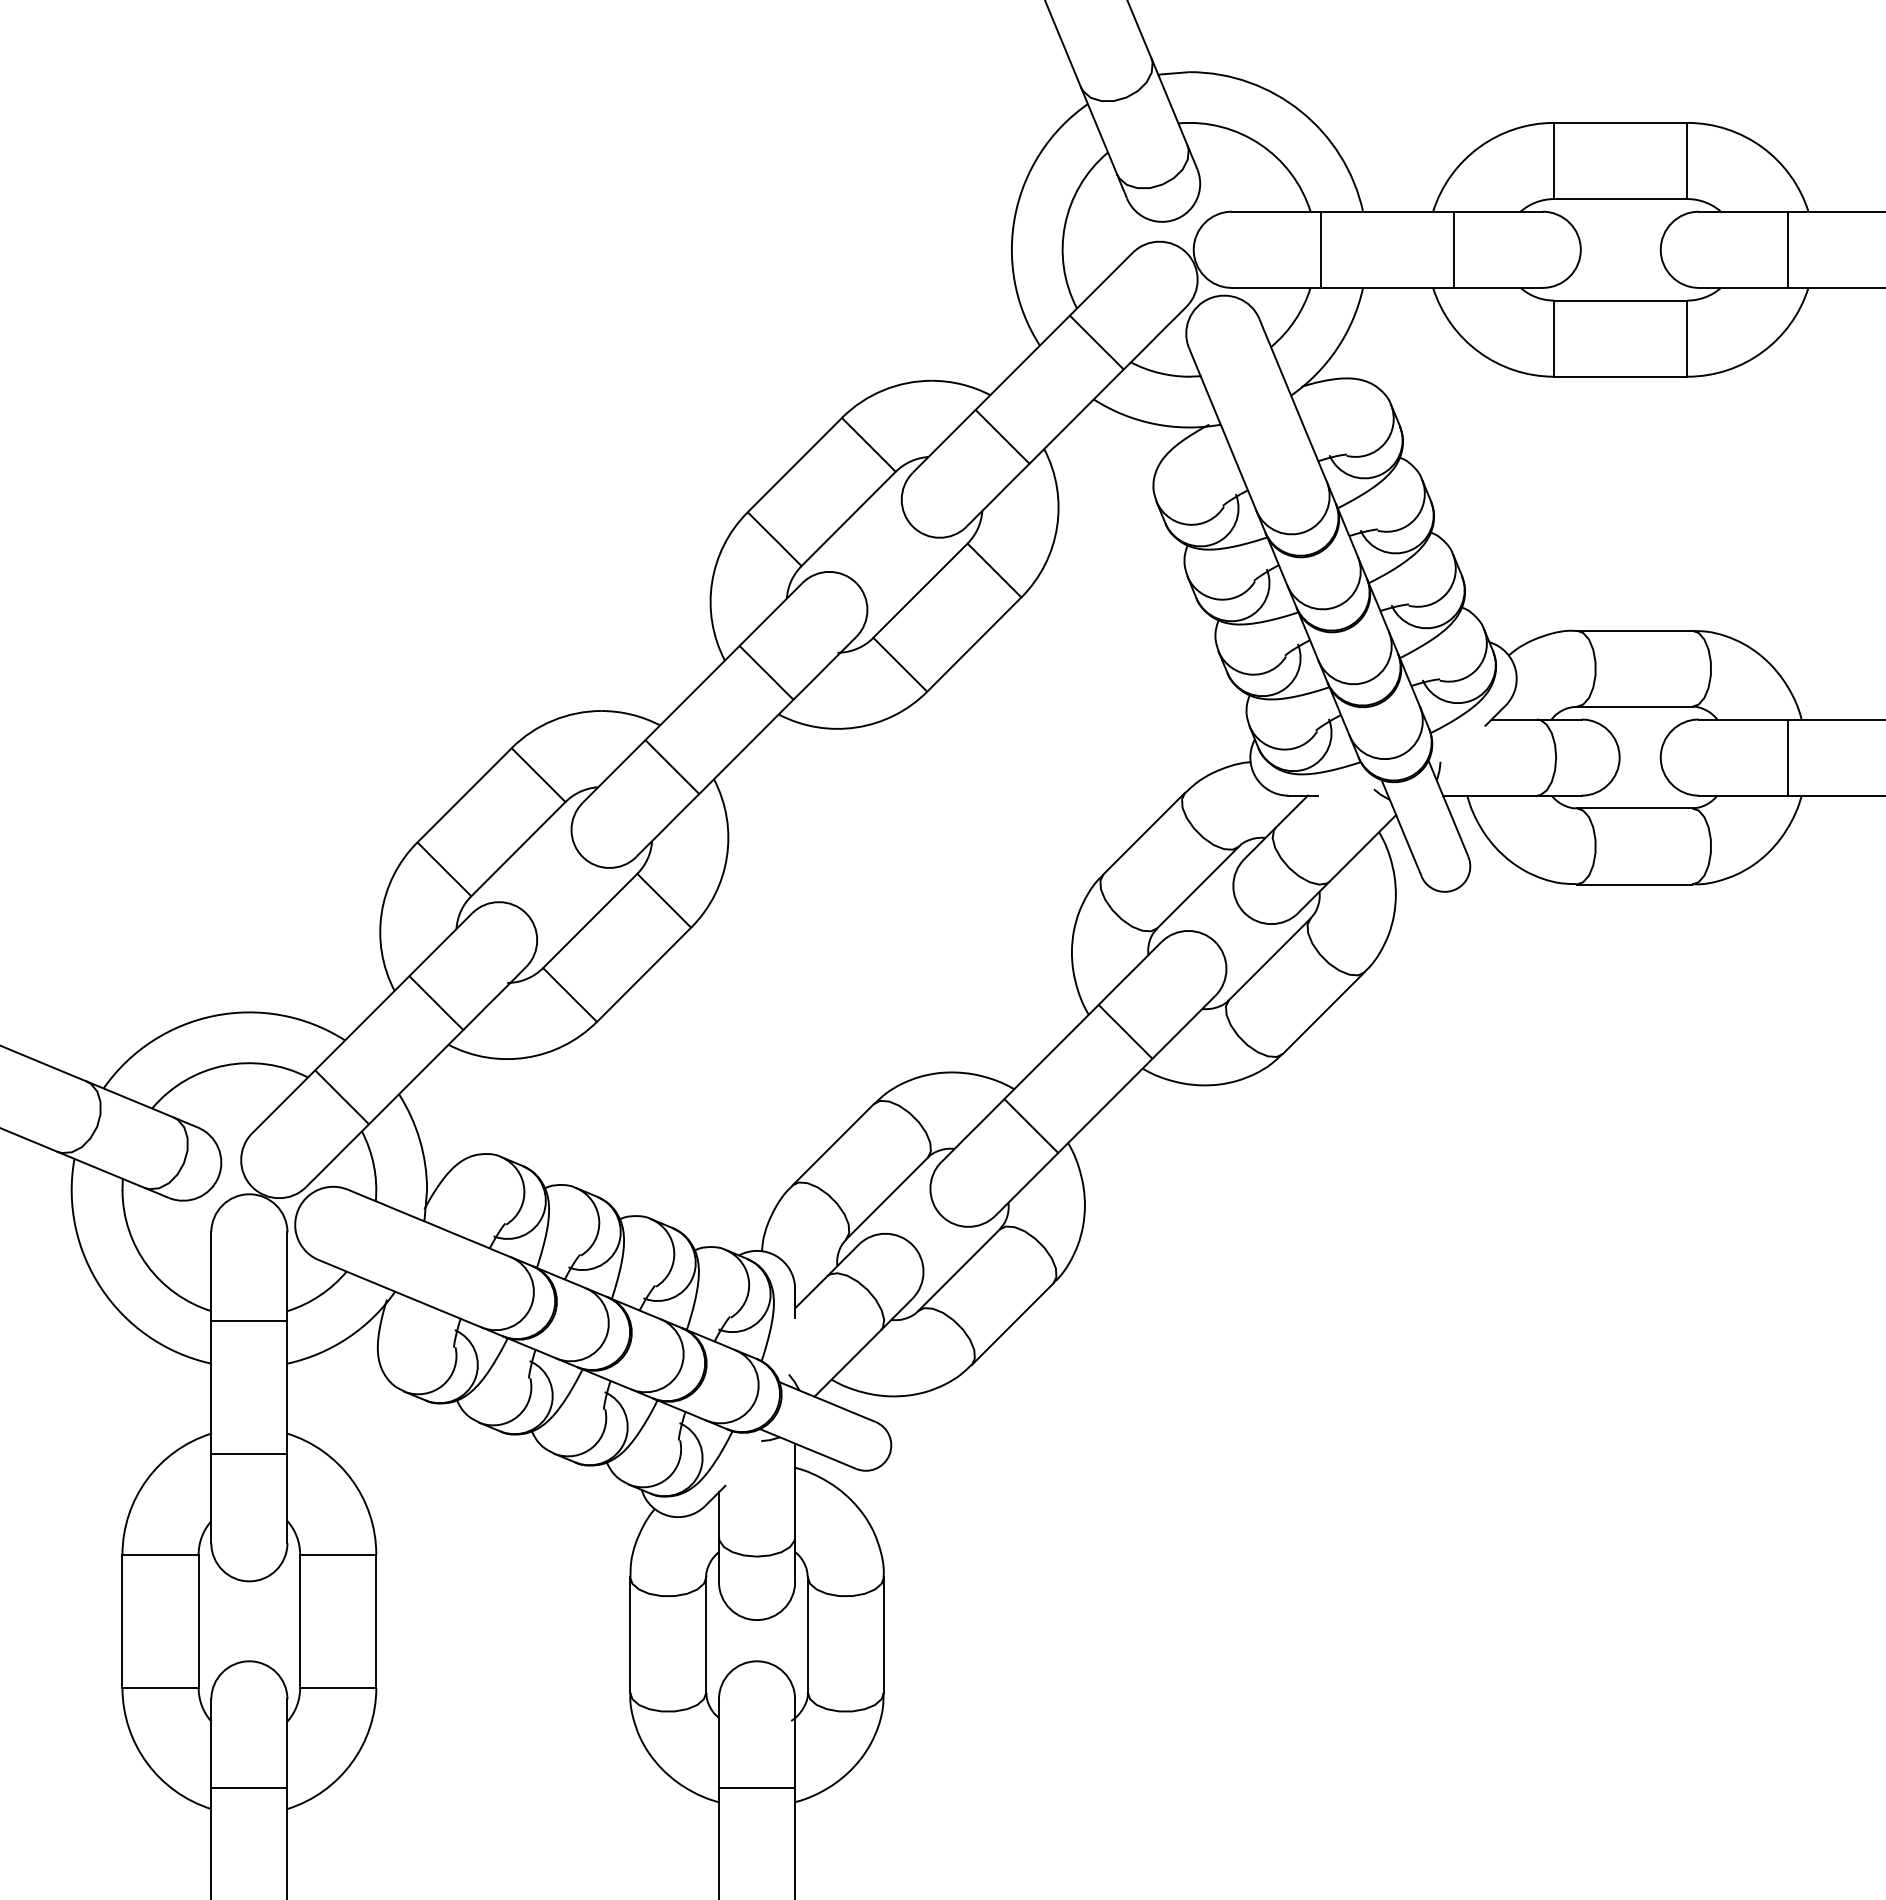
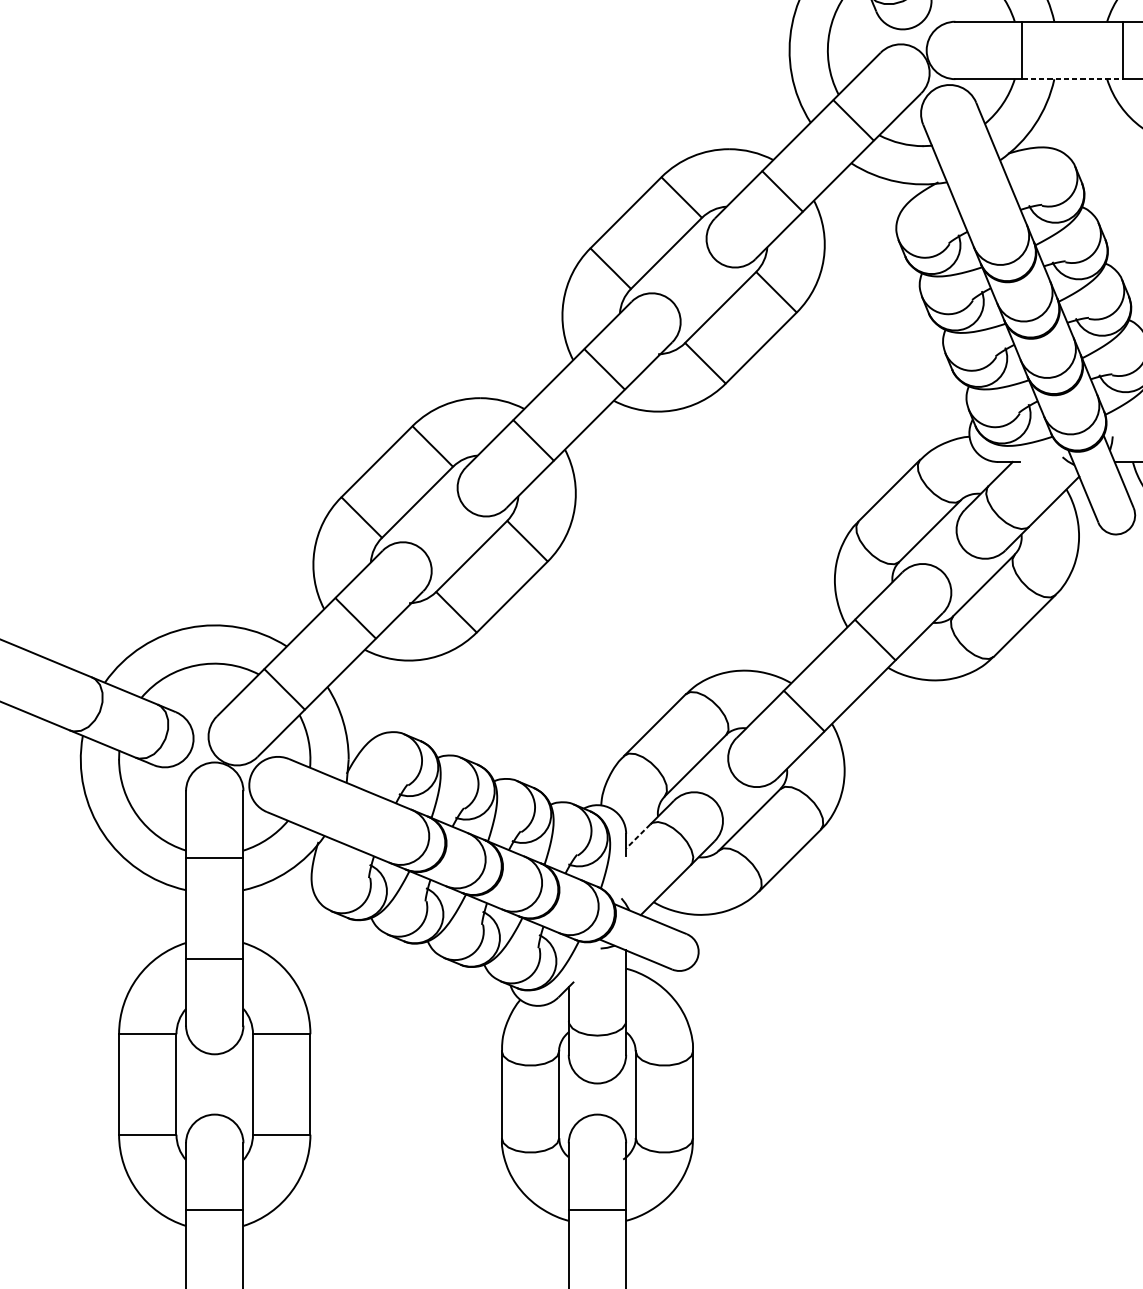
line: (1387, 287) -> (1072, 78), solid -> dashed
line: (811, 1292) -> (638, 836), solid -> dashed

